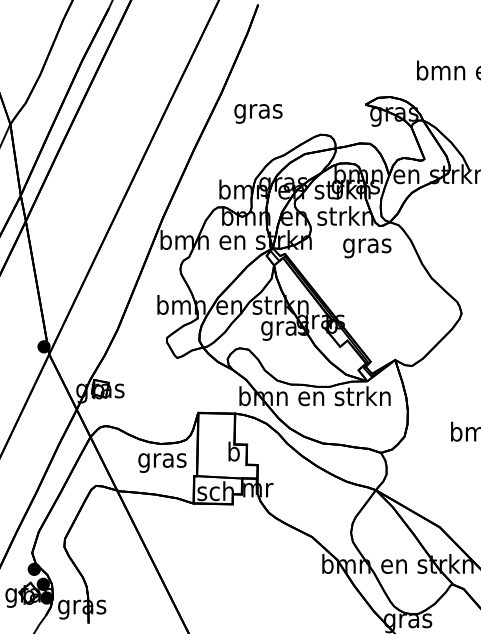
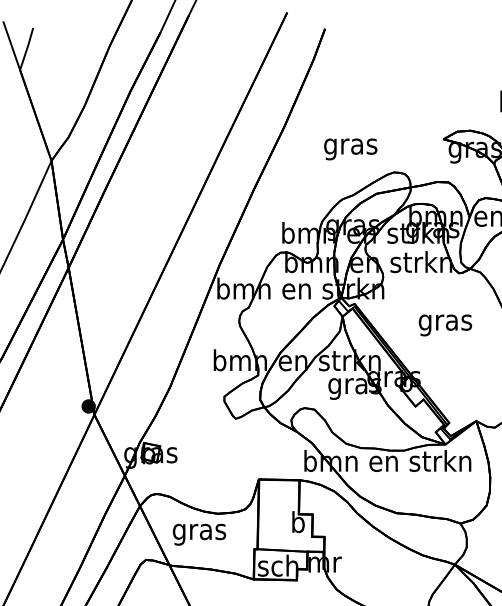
text: (258, 113) -> (350, 148), moved
text: (367, 248) -> (445, 325), moved
text: (162, 462) -> (199, 534), moved

